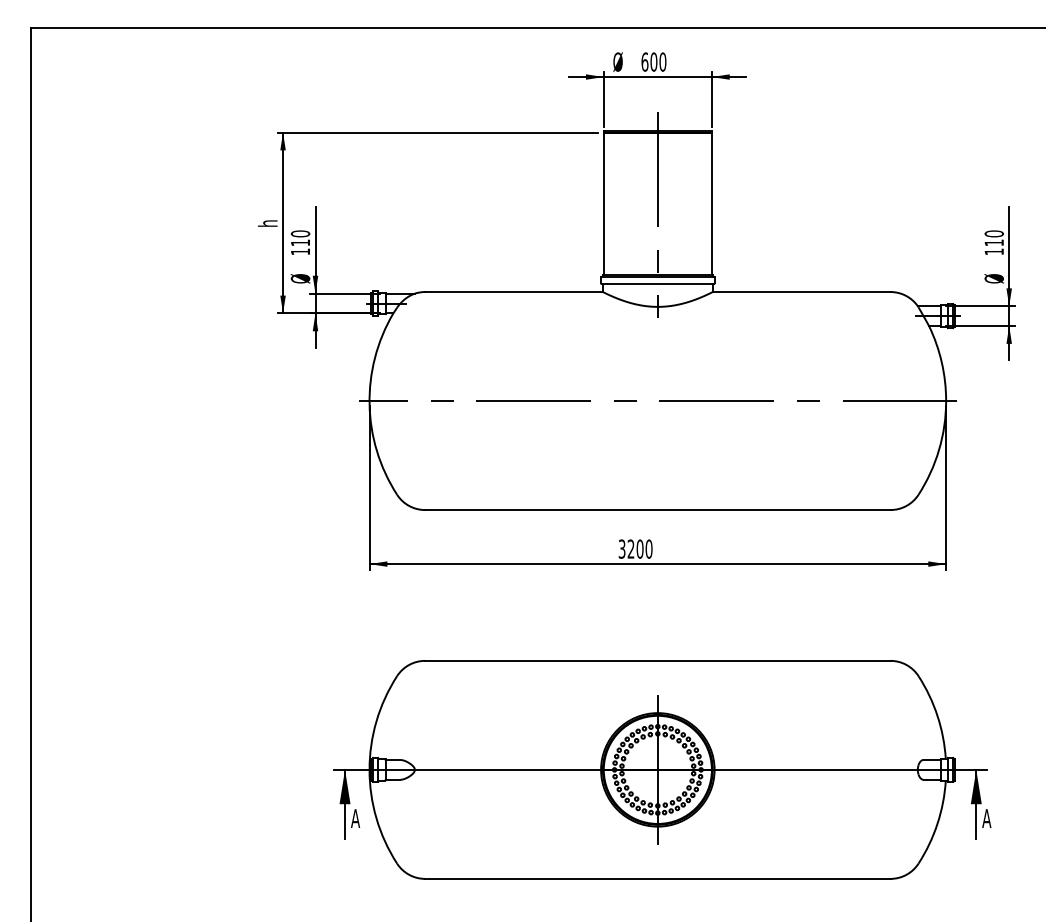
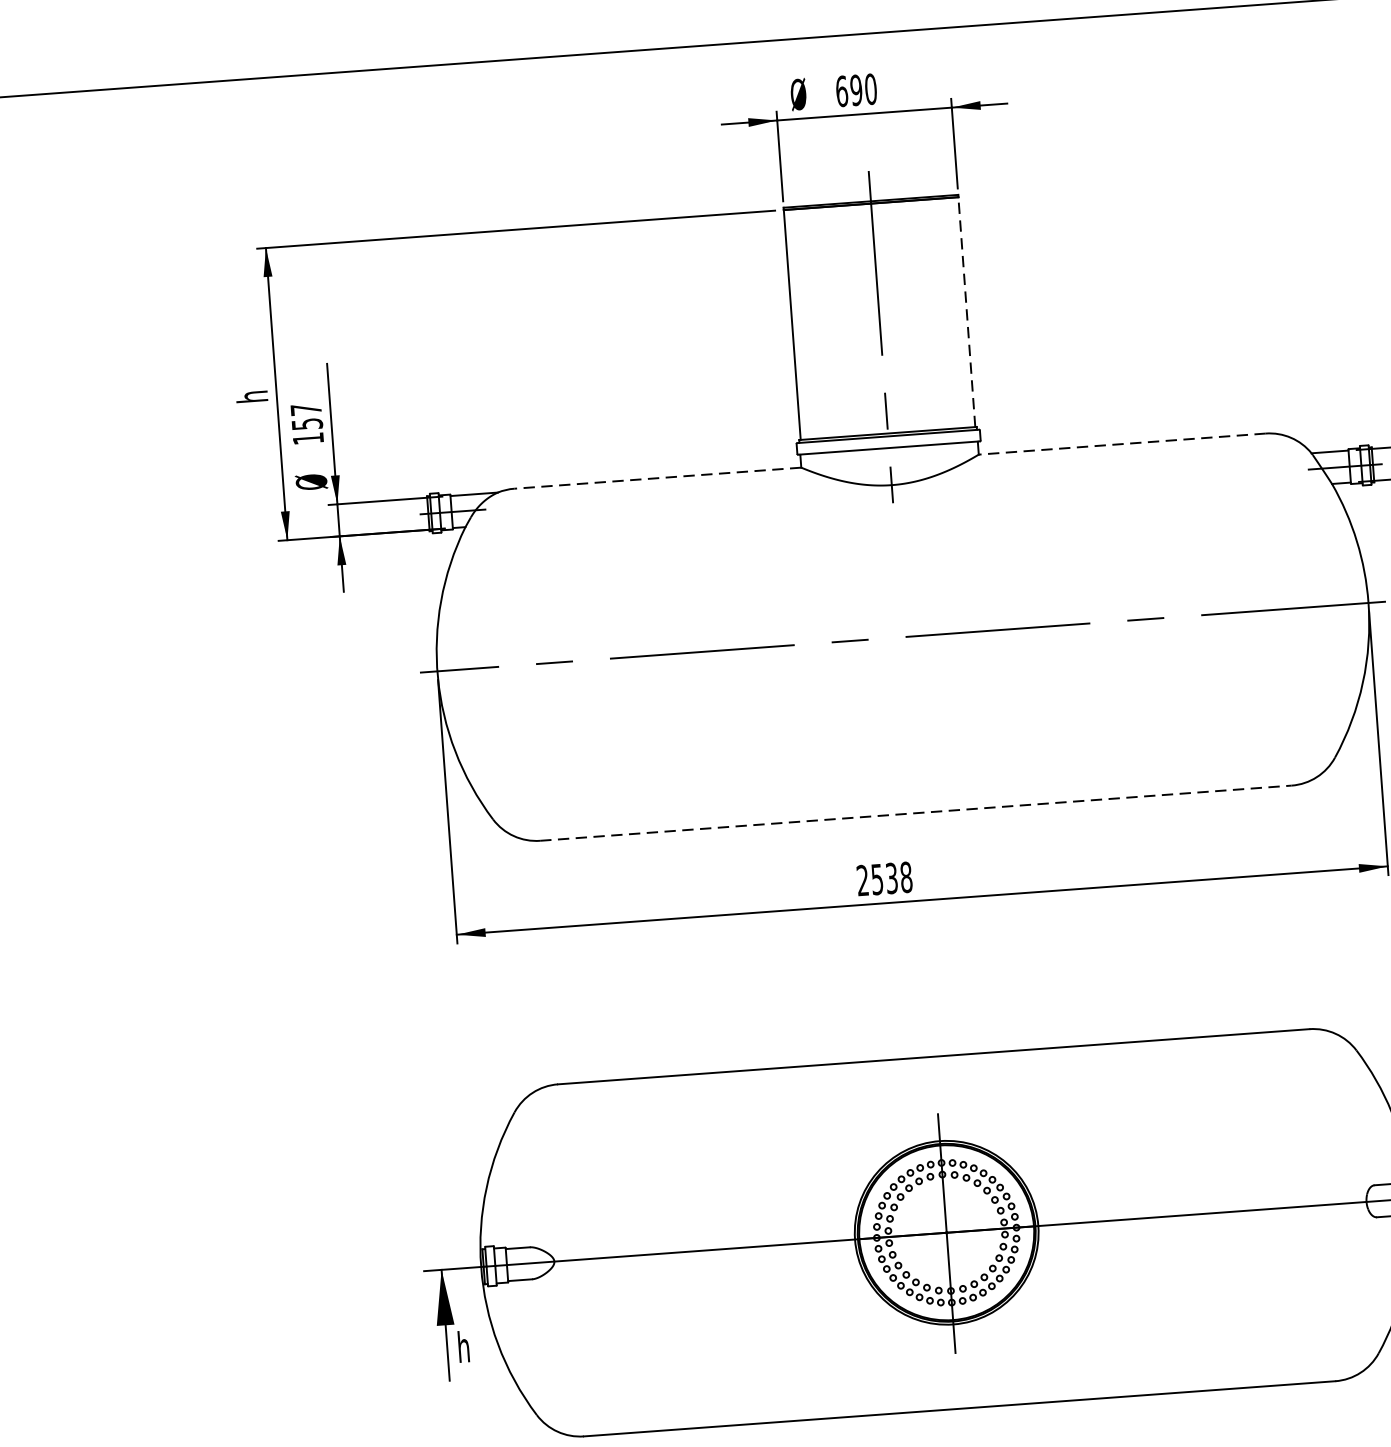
text: (653, 61) -> (855, 89), 600 -> 690
line: (711, 203) -> (966, 311), solid -> dashed
text: (300, 238) -> (306, 417), 110 -> 157
line: (514, 292) -> (658, 478), solid -> dashed
line: (801, 292) -> (1122, 444), solid -> dashed
line: (657, 510) -> (915, 813), solid -> dashed
text: (635, 548) -> (884, 877), 3200 -> 2538
text: (355, 817) -> (464, 1345), A -> h

